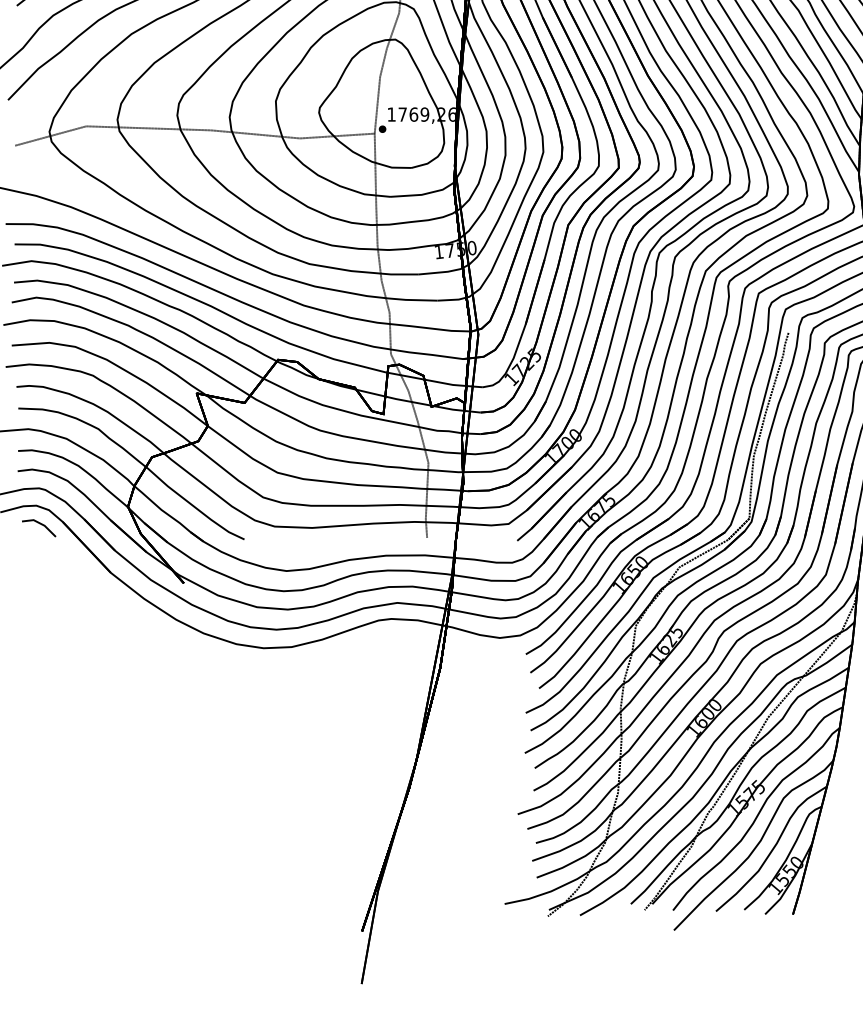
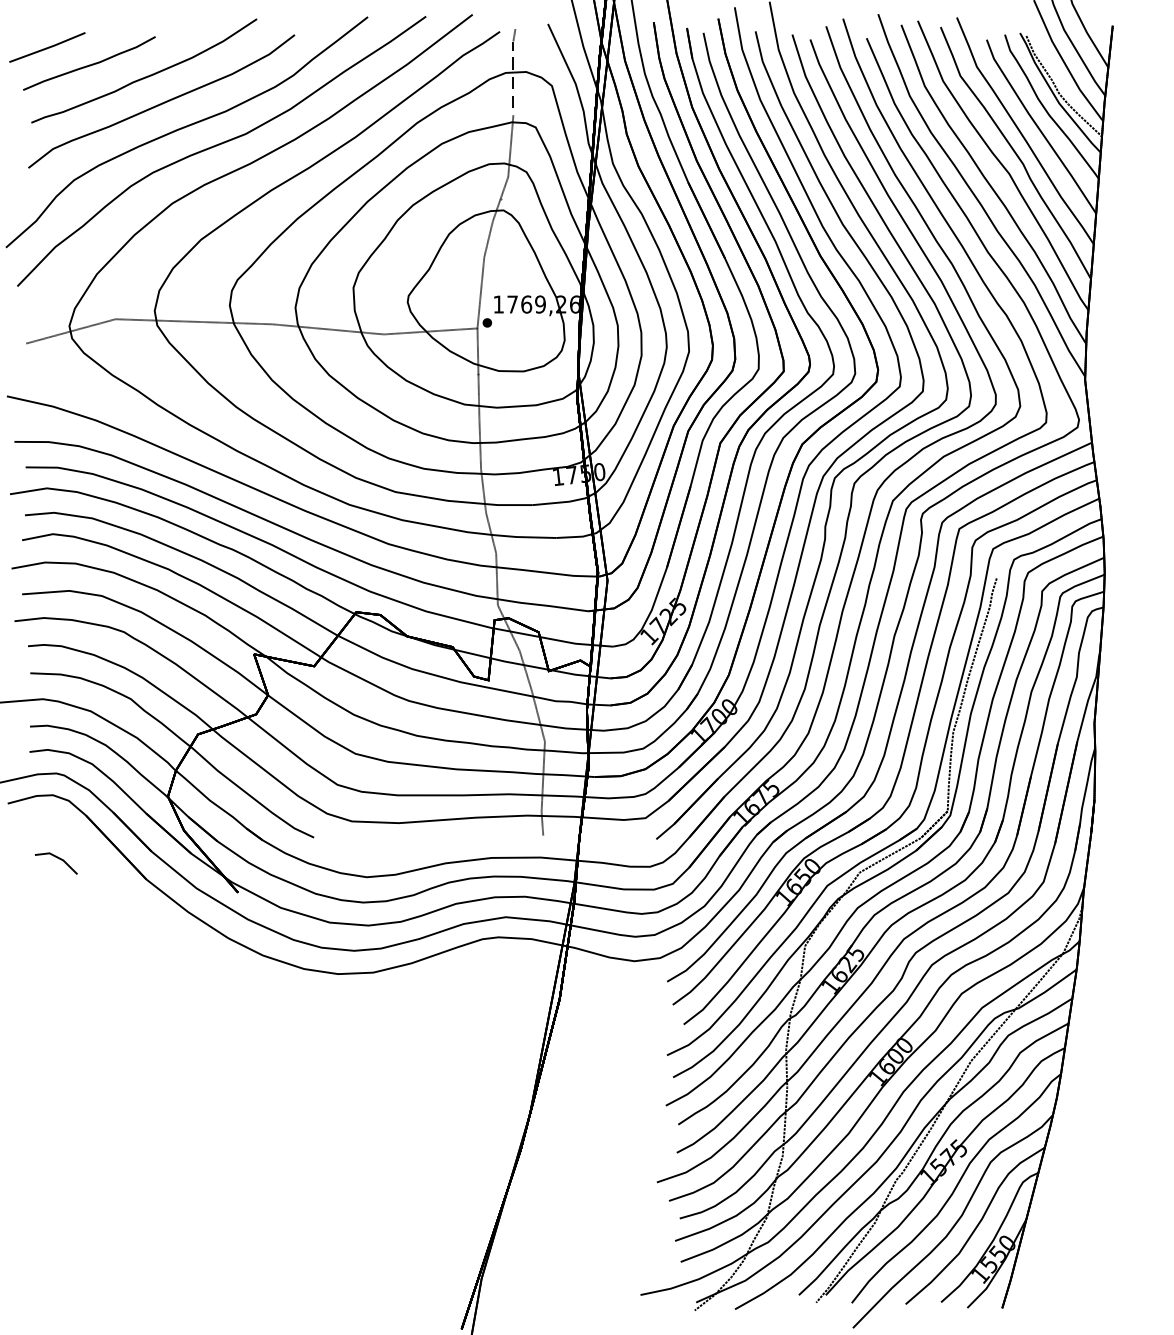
line: (41, 525) -> (59, 859), moved

